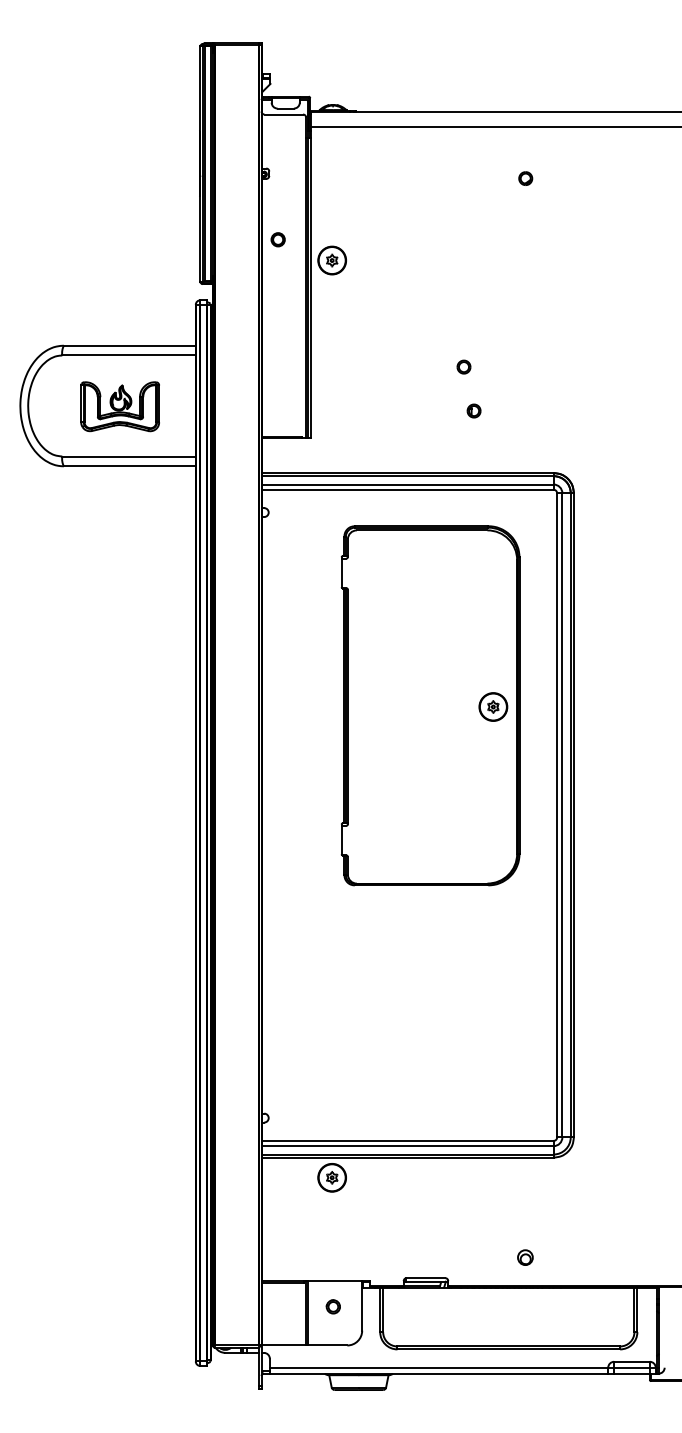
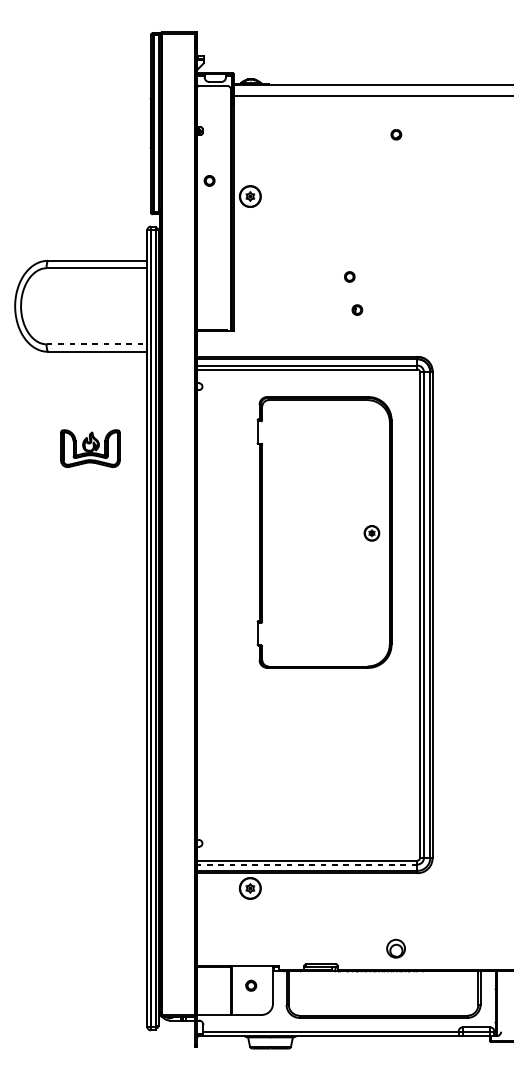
part: (119, 406) -> (89, 448), moved
line: (129, 456) -> (97, 344), solid -> dashed
part: (493, 706) -> (372, 532), size x0.7
line: (407, 1146) -> (307, 864), solid -> dashed
part: (525, 1257) -> (396, 948), size x1.6

